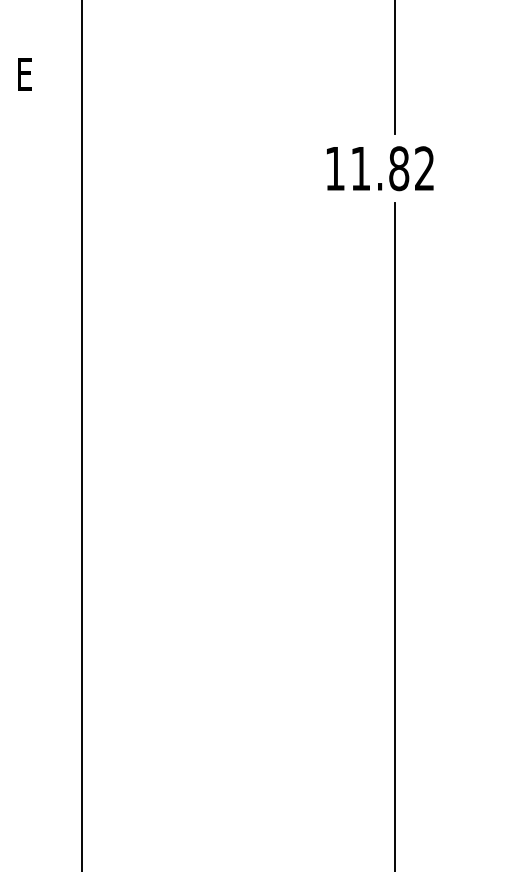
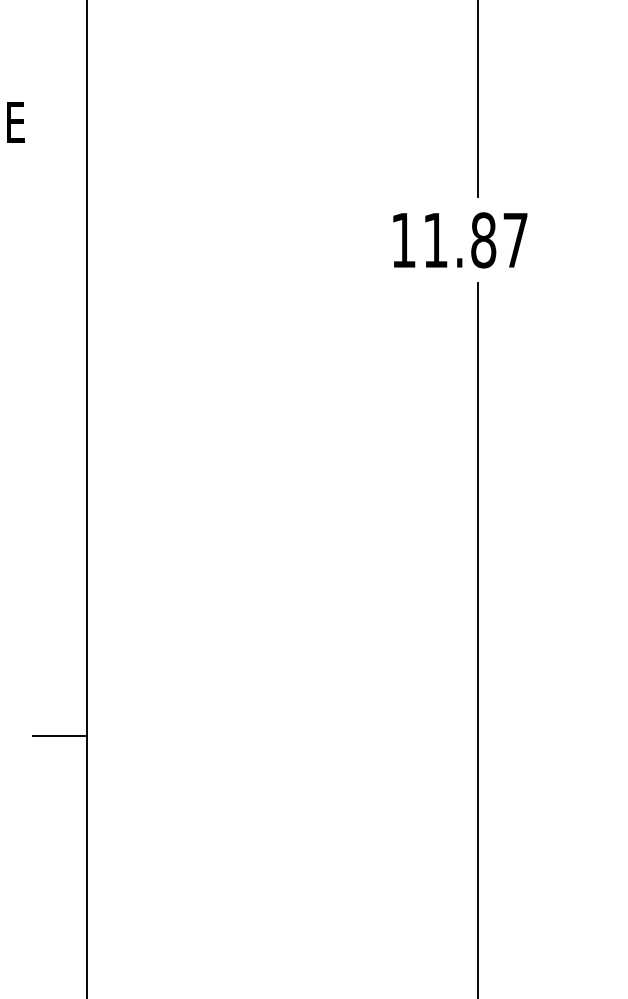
text: (424, 168) -> (515, 240), 11.82 -> 11.87
line: (60, 565) -> (60, 736), added

